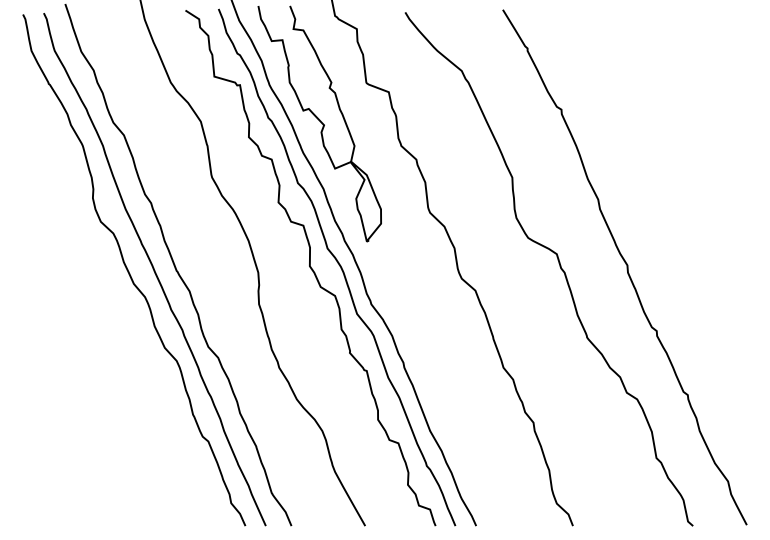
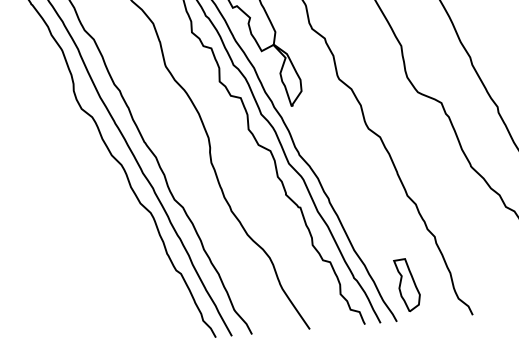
part: (493, 480) -> (407, 284), added

